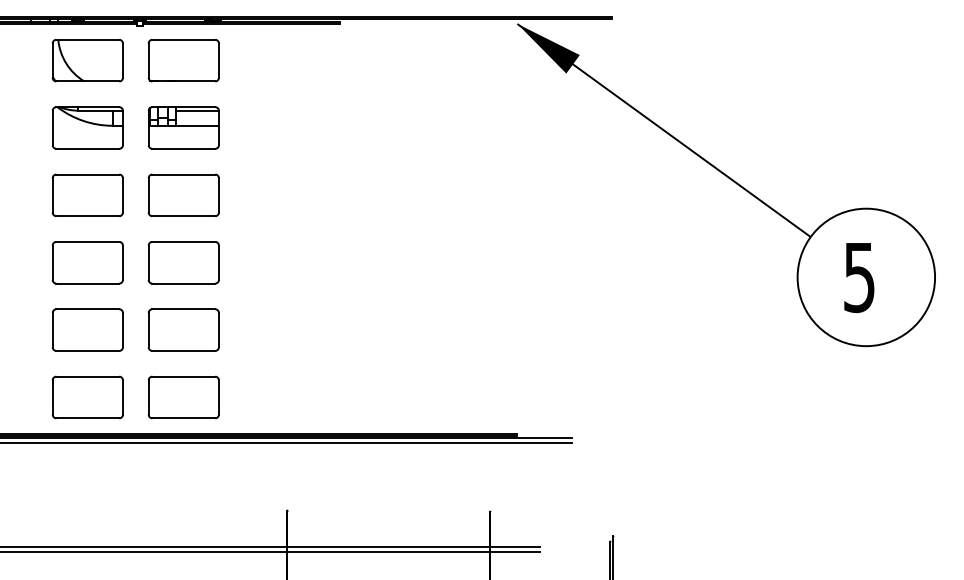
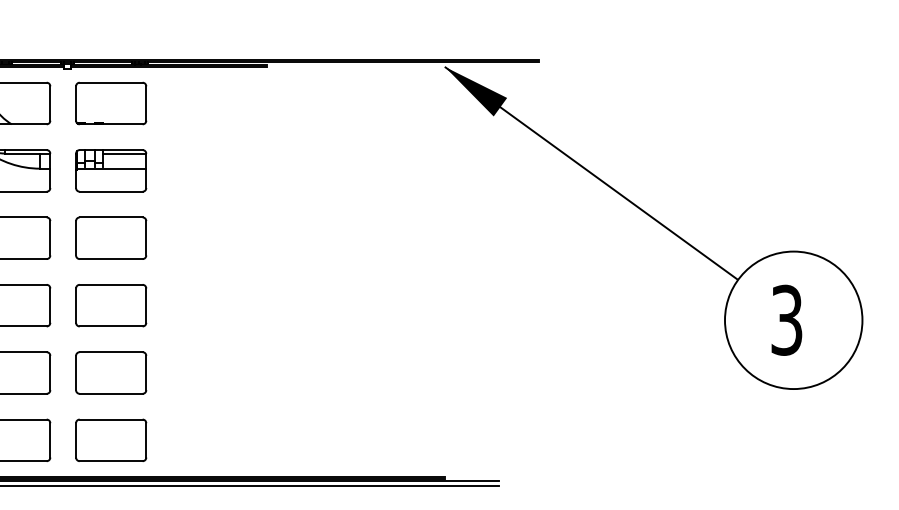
text: (859, 276) -> (786, 319), 5 -> 3

